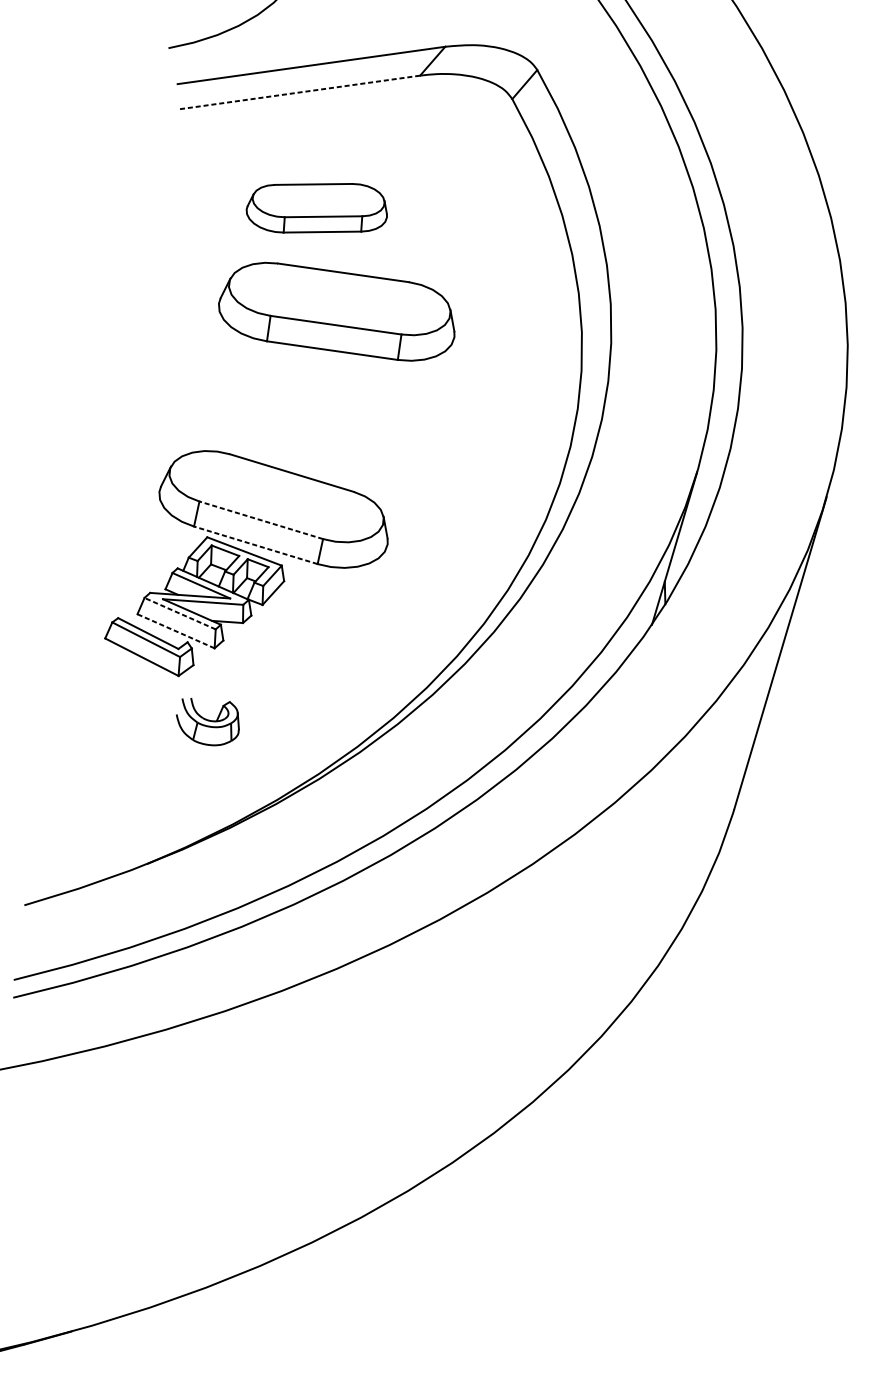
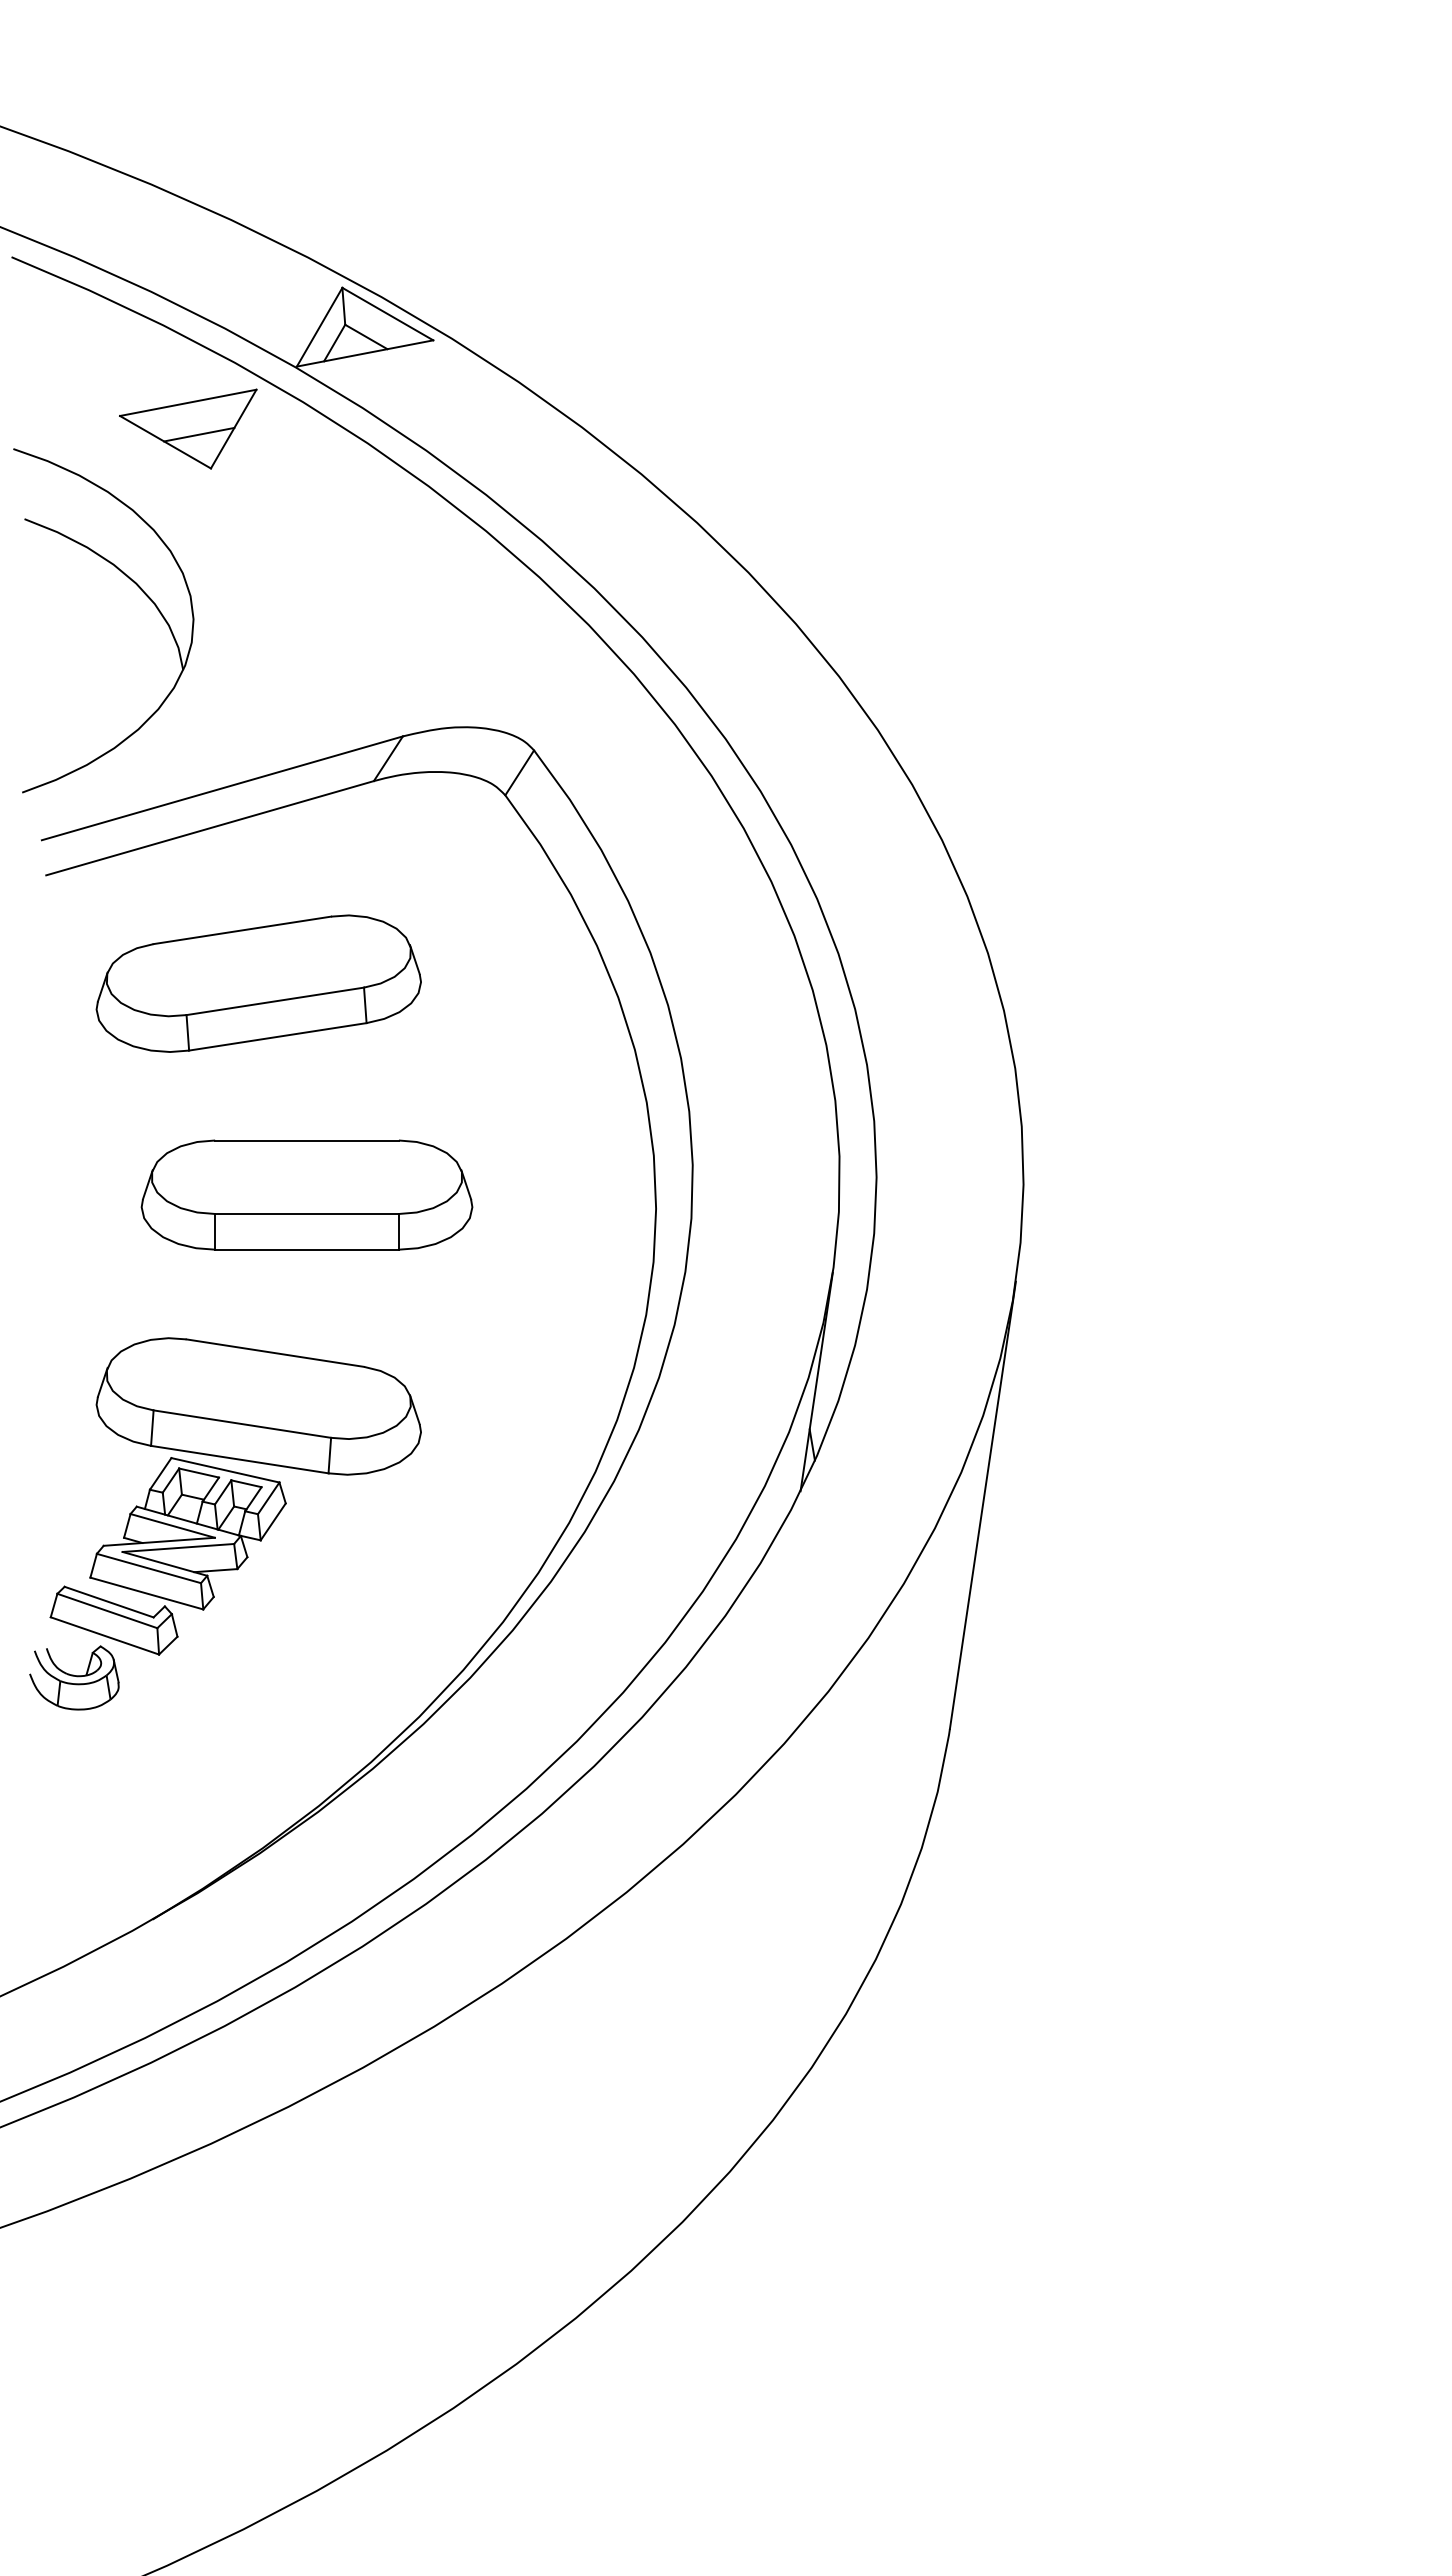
line: (298, 92) -> (209, 828), dashed -> solid
part: (317, 208) -> (258, 983), size x1.67
part: (337, 311) -> (306, 1194), moved
line: (261, 520) -> (242, 1424), dashed -> solid
line: (255, 545) -> (239, 1459), dashed -> solid
line: (179, 613) -> (148, 1568), dashed -> solid
line: (175, 631) -> (146, 1593), dashed -> solid
part: (208, 721) -> (74, 1677), moved

